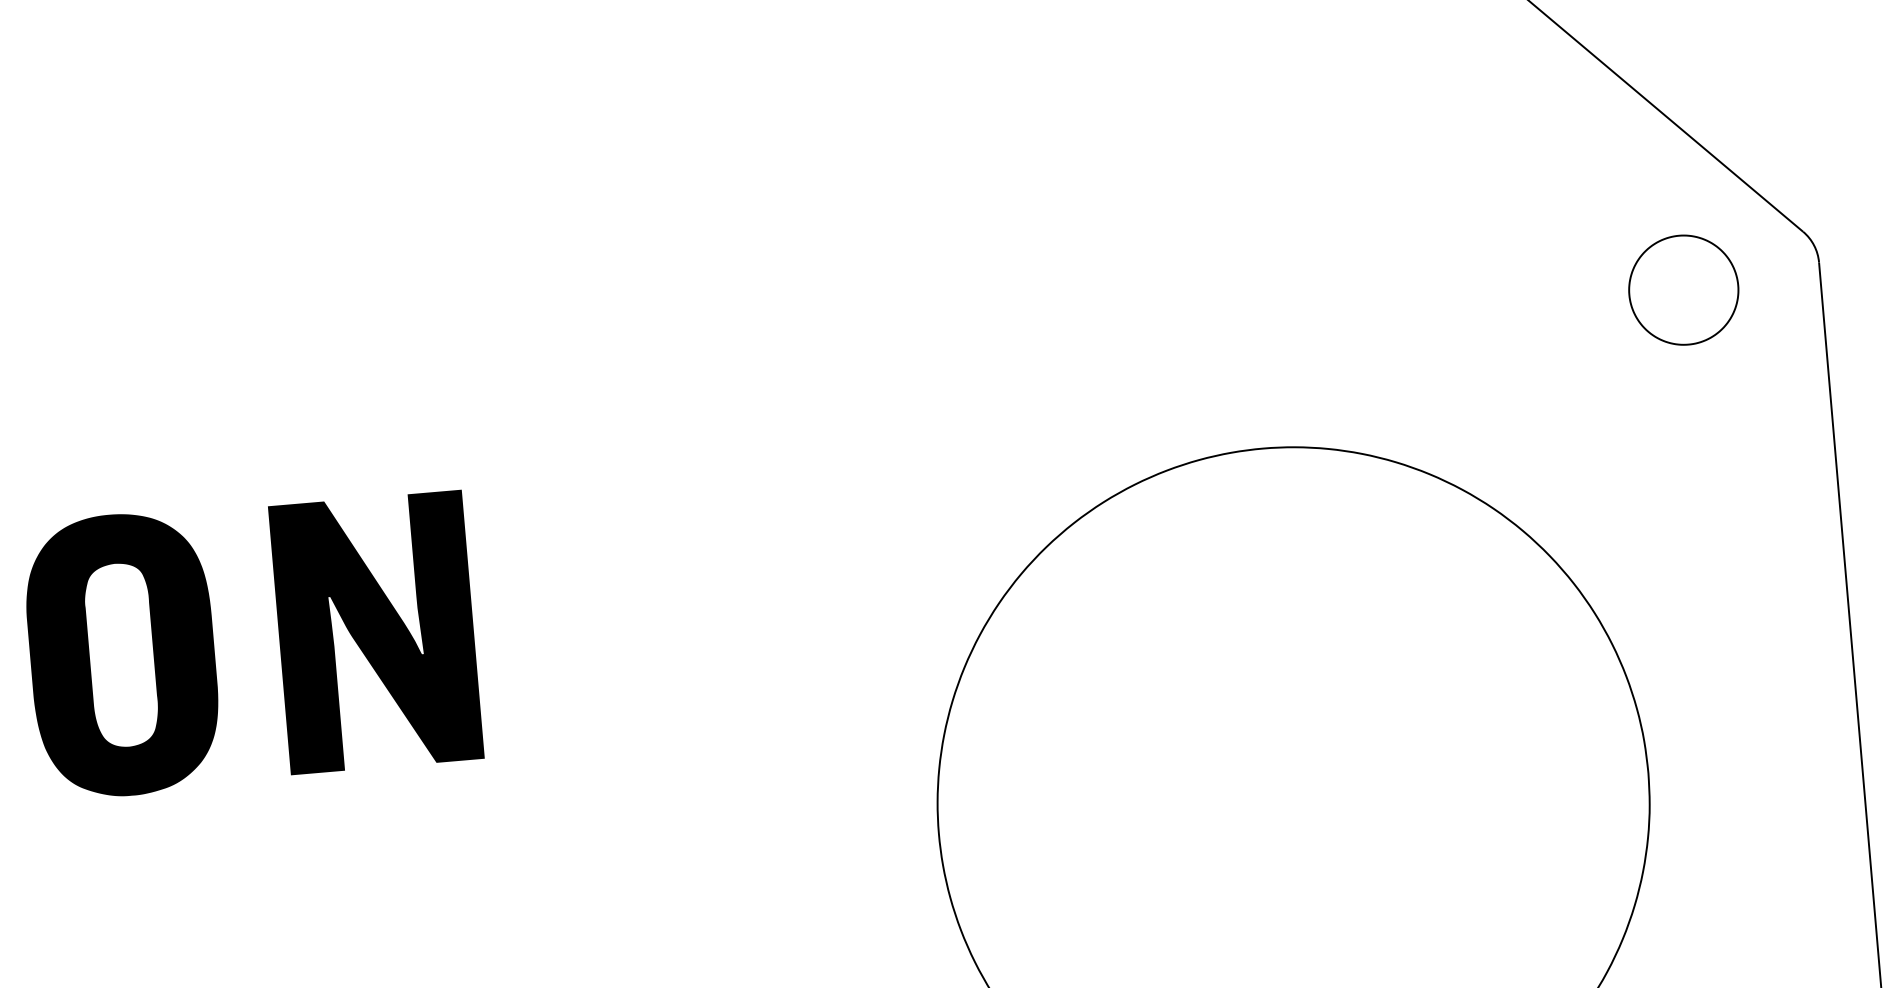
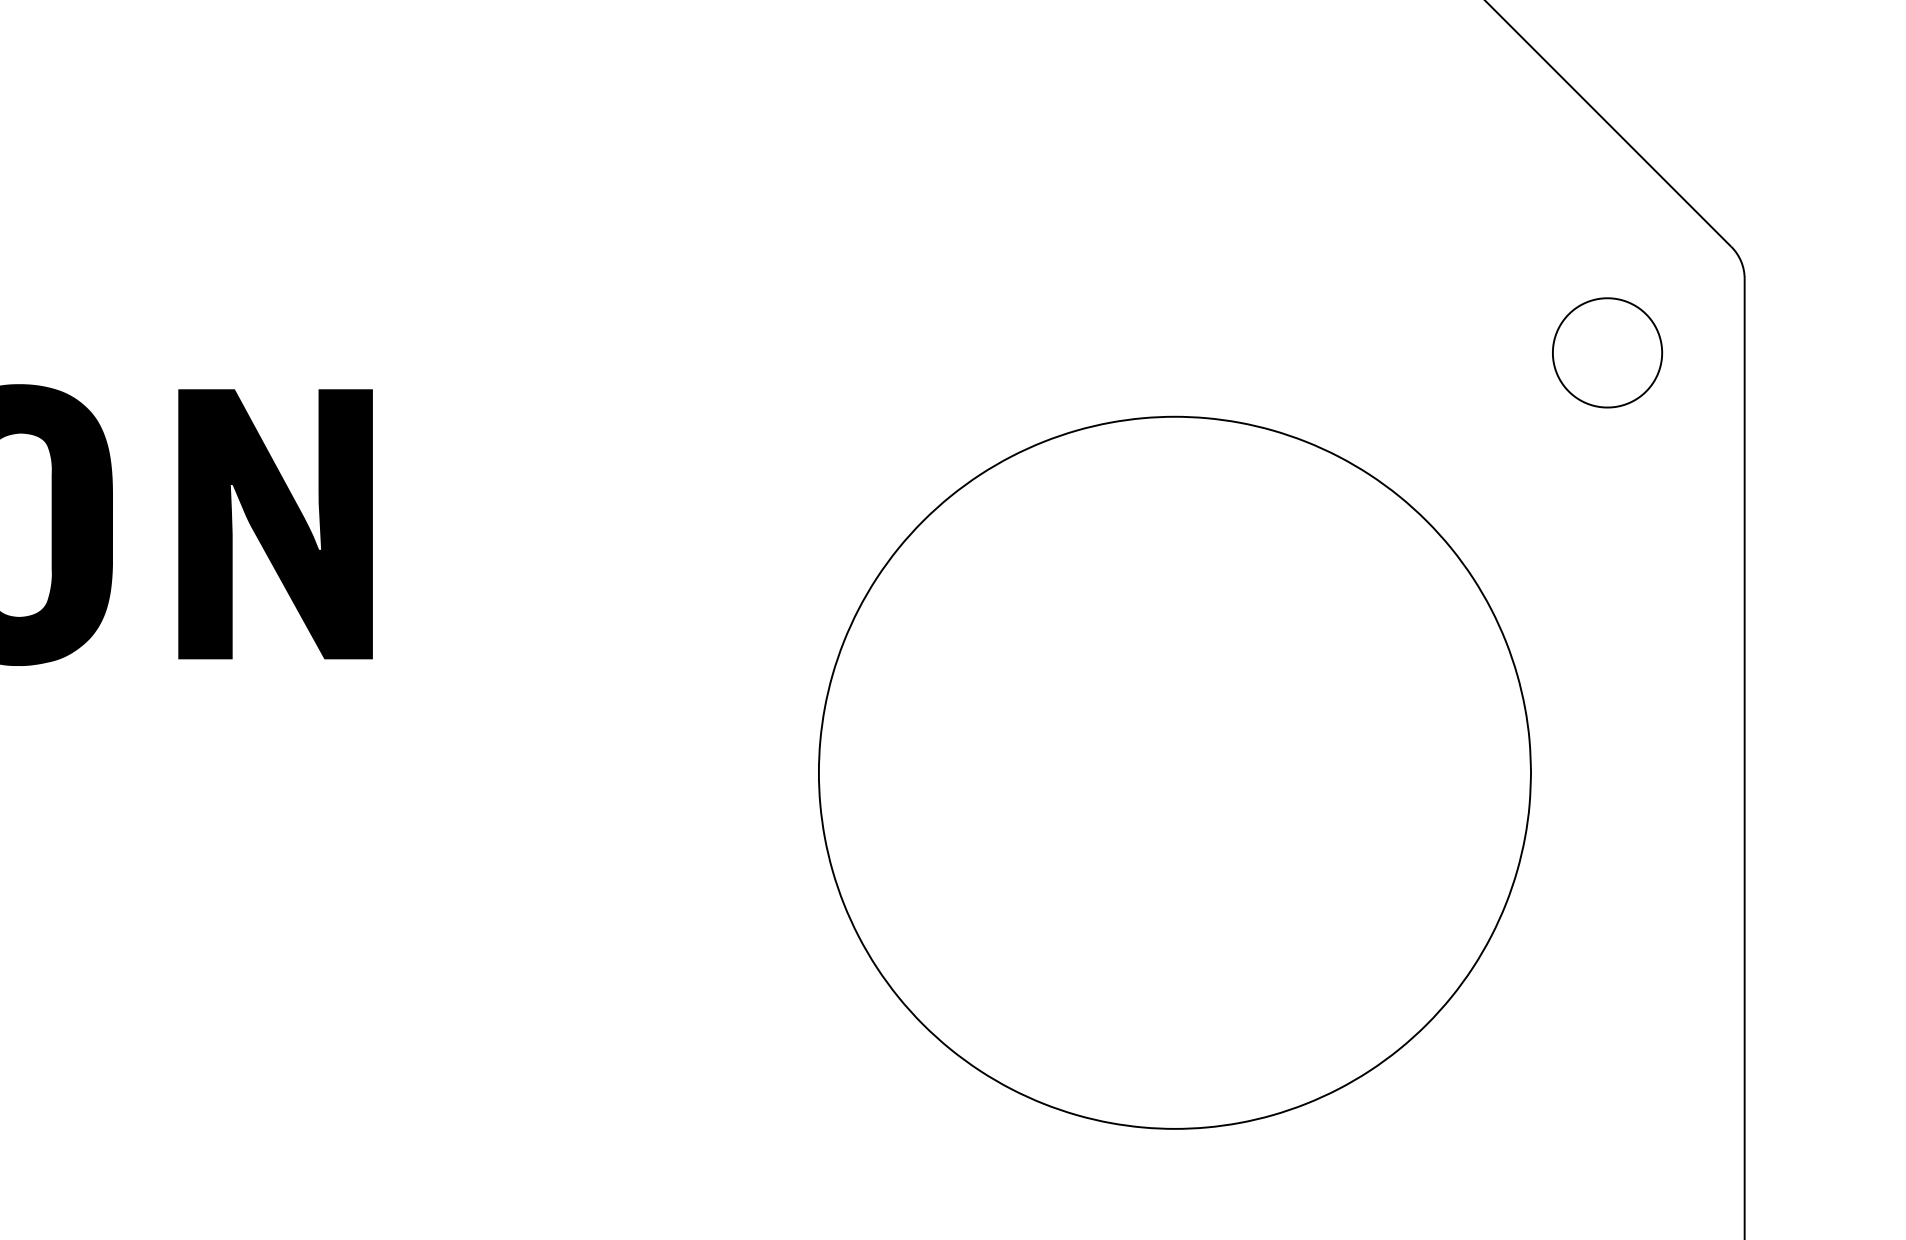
part: (1683, 289) -> (1607, 352), moved

